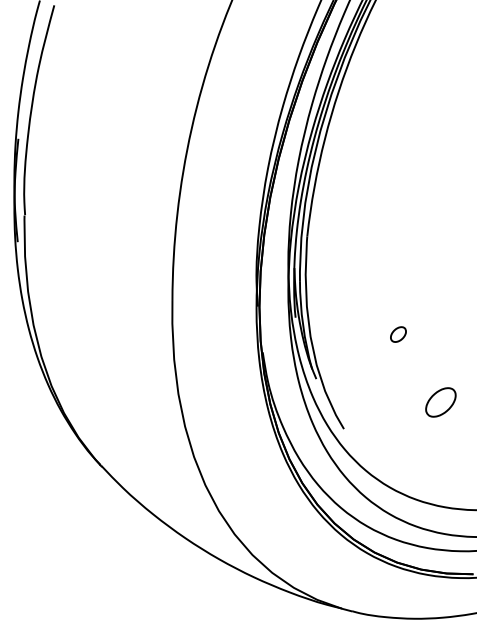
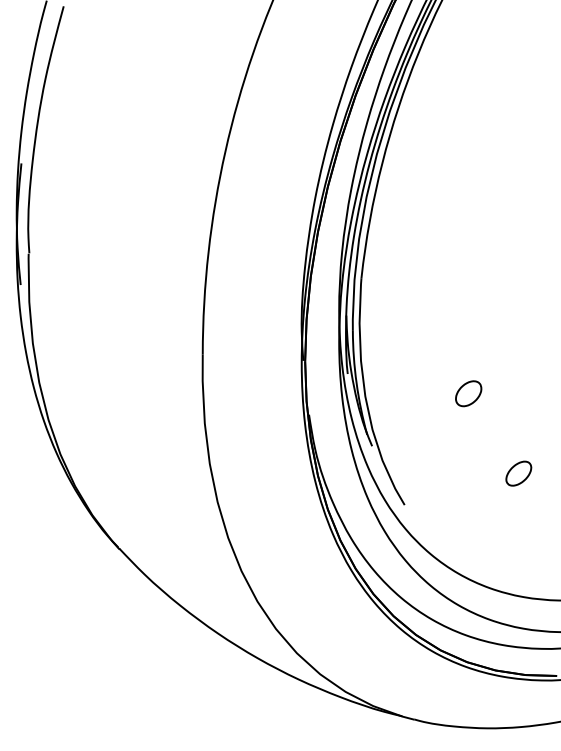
part: (398, 334) -> (468, 393), size x1.43
part: (440, 402) -> (518, 473), size x0.71

